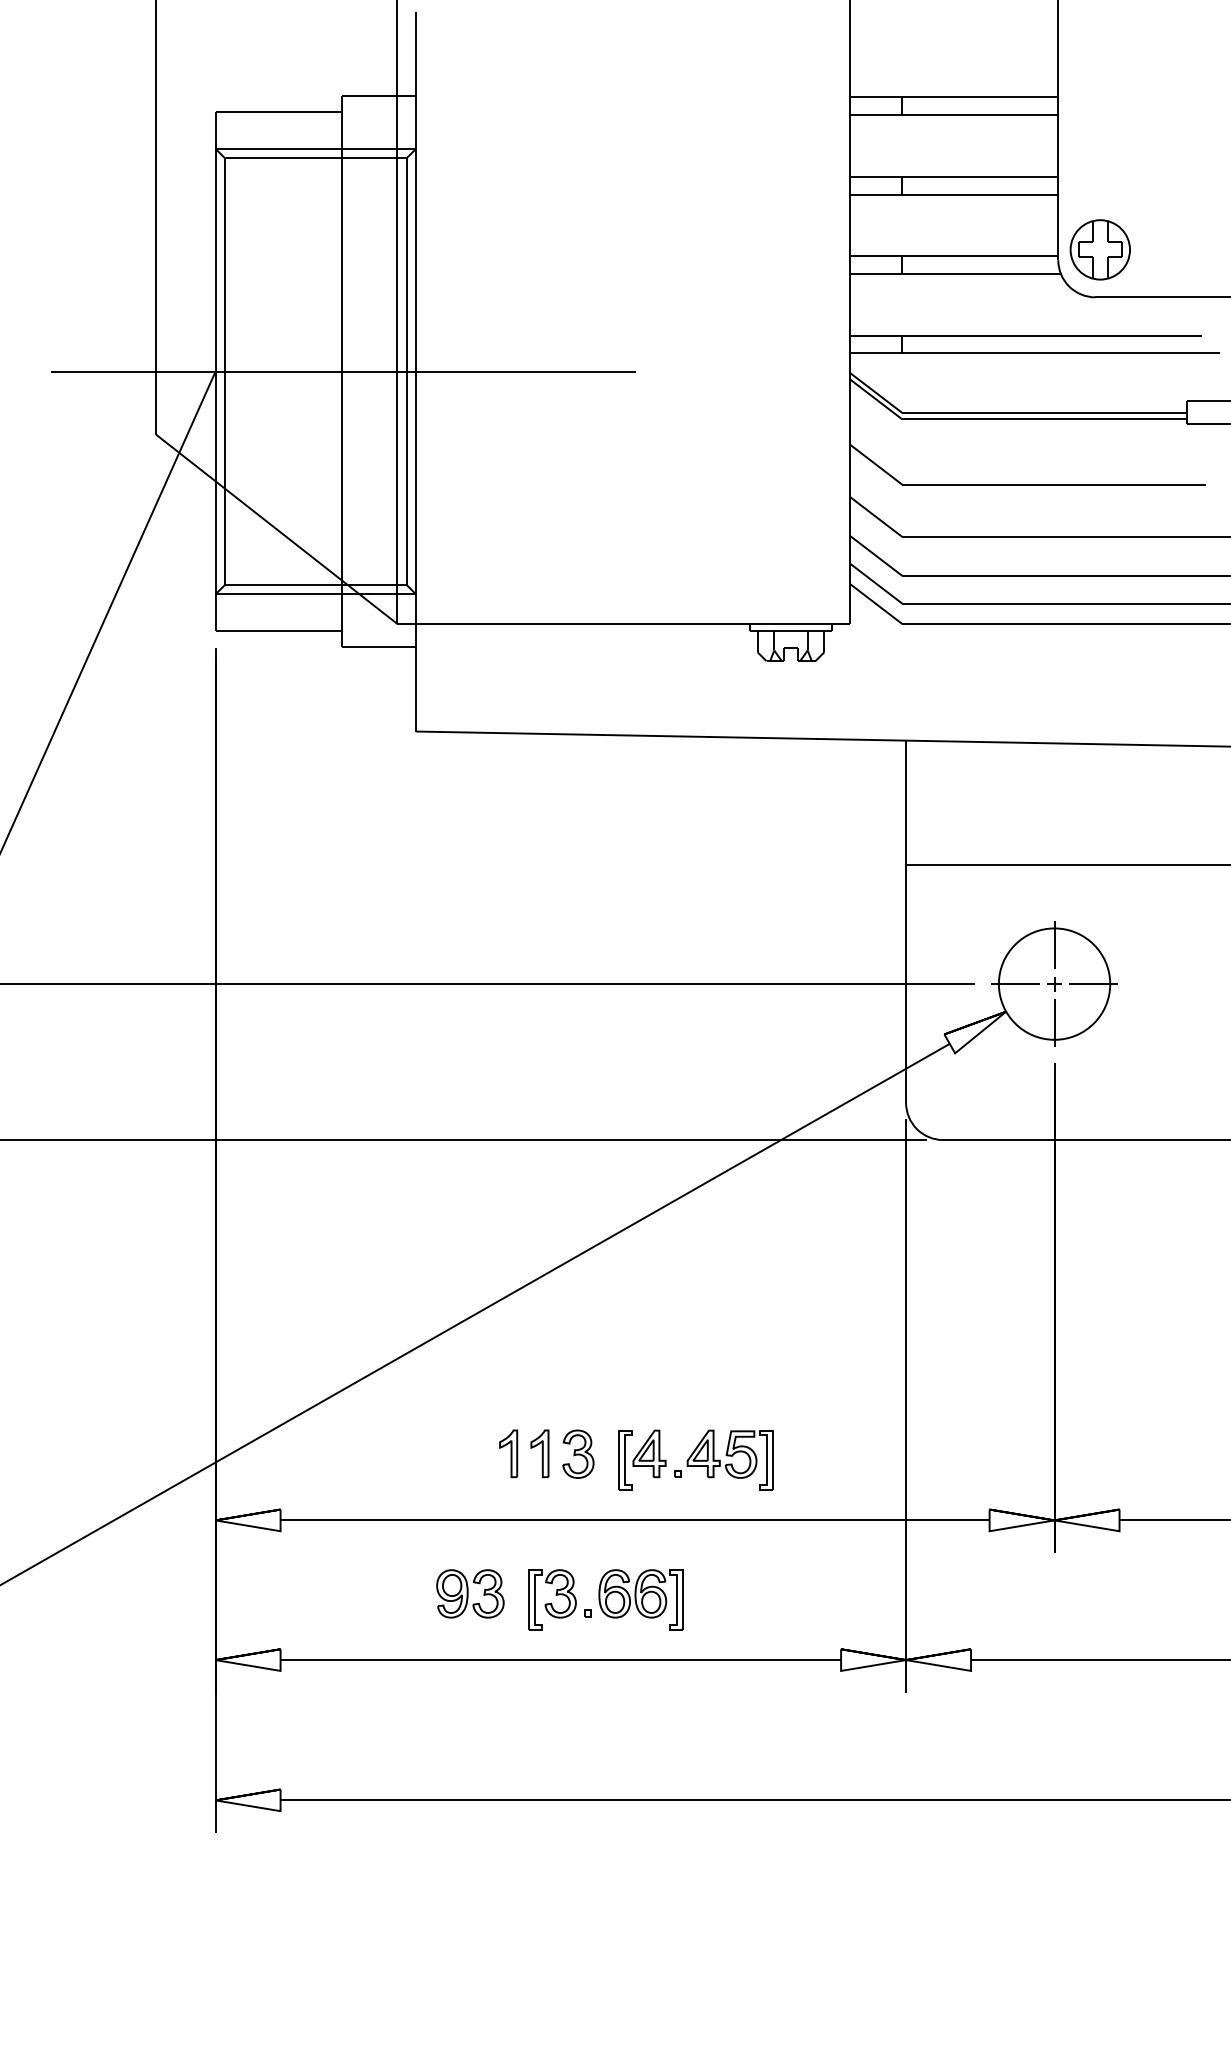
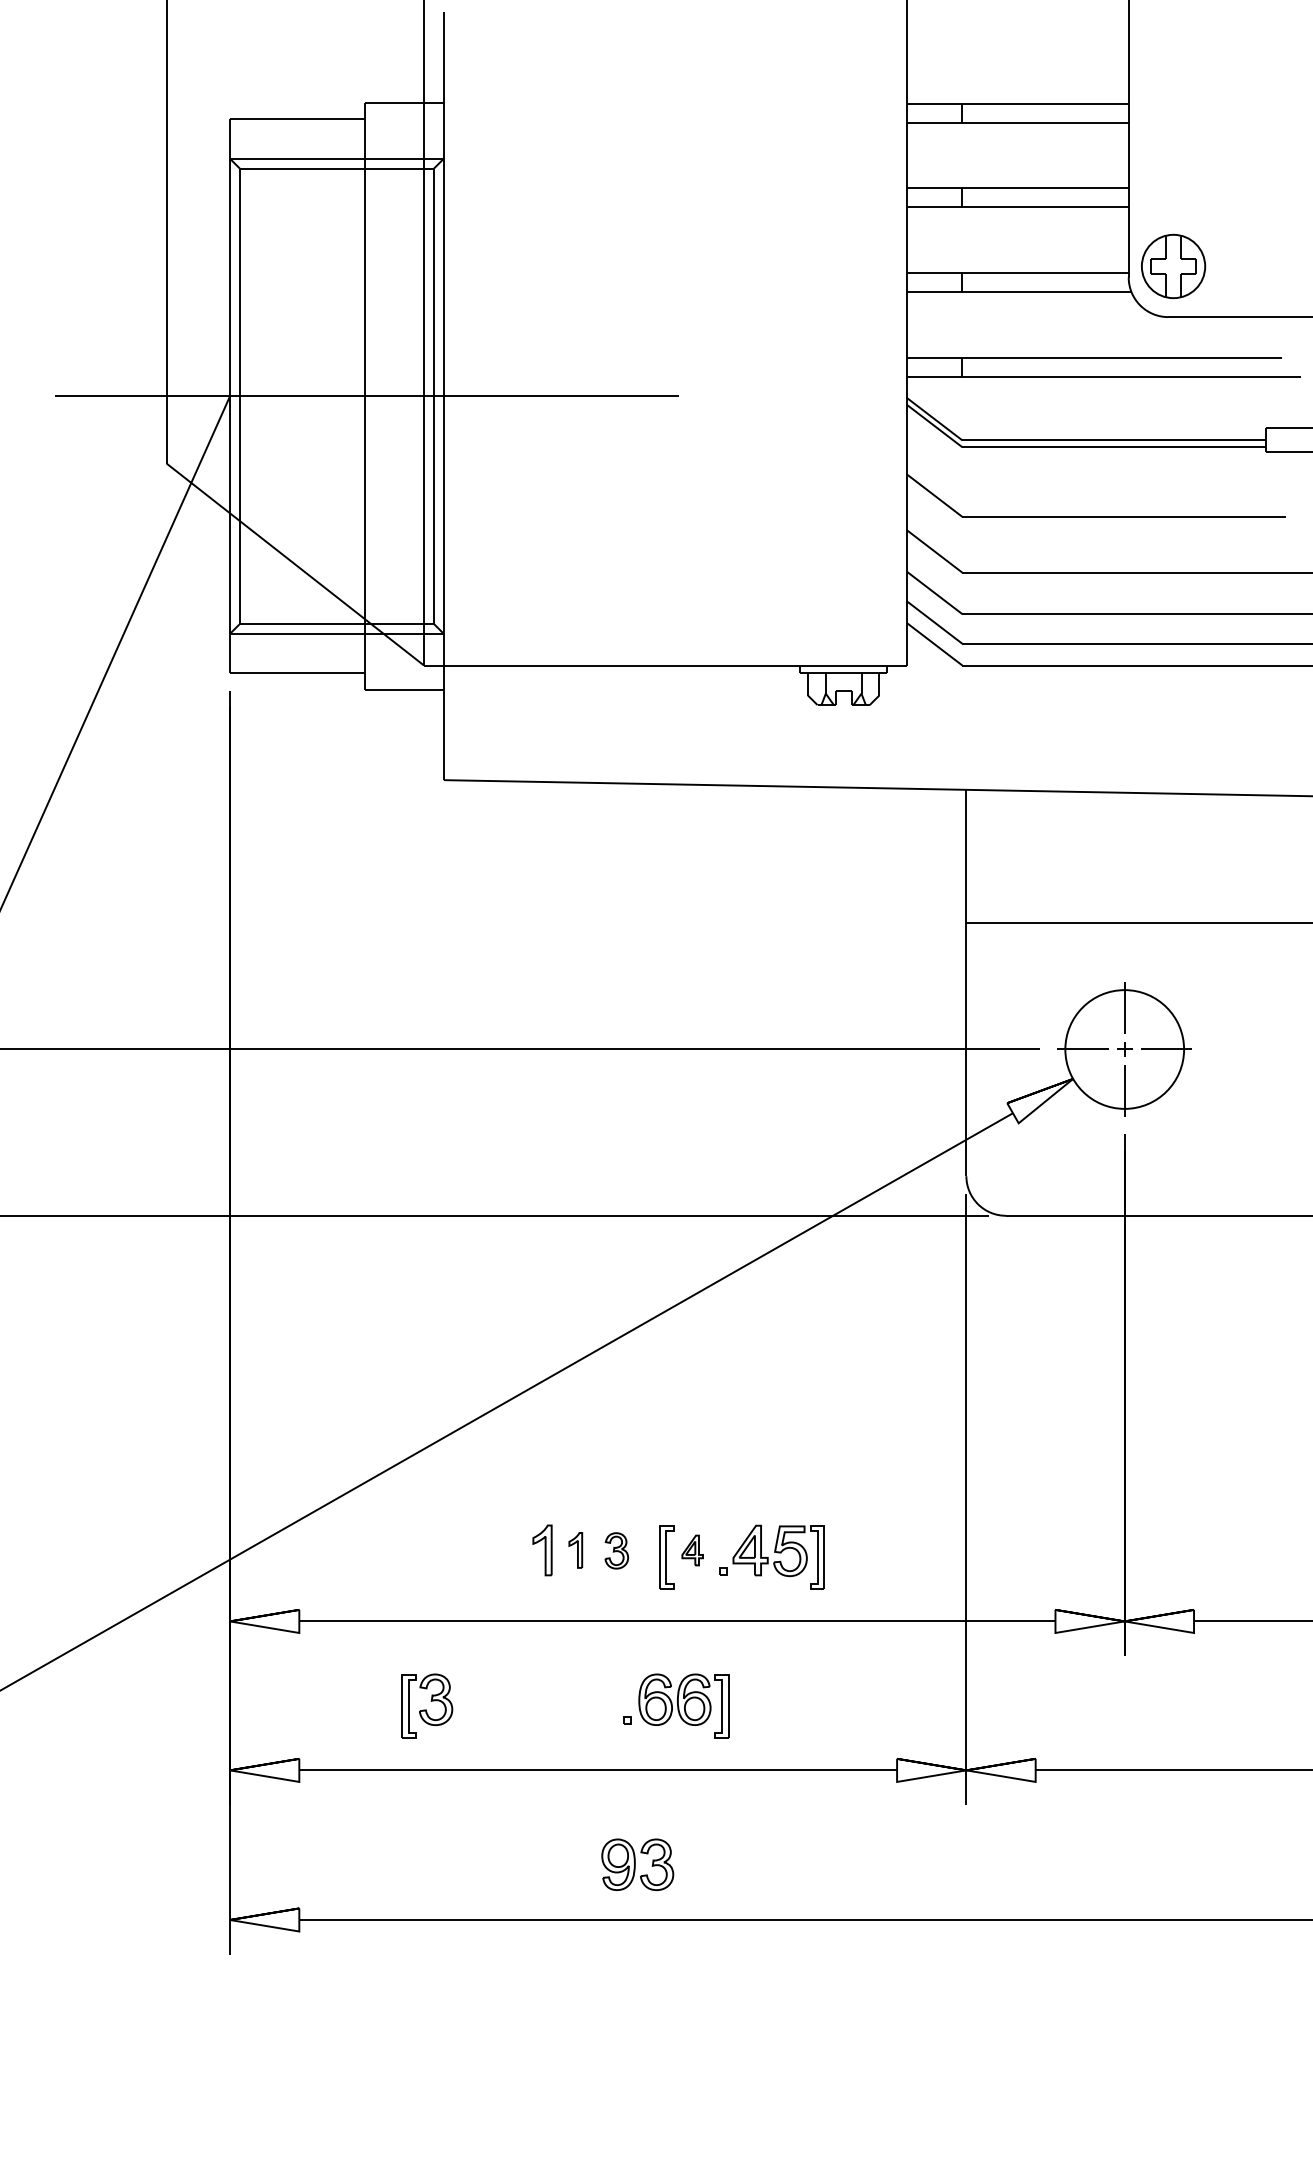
part: (539, 1453) -> (575, 1550), size x0.7
part: (577, 1453) -> (616, 1550), size x0.7
part: (649, 1453) -> (692, 1550), size x0.6
part: (470, 1593) -> (637, 1864), moved
part: (552, 1599) -> (427, 1705), moved

